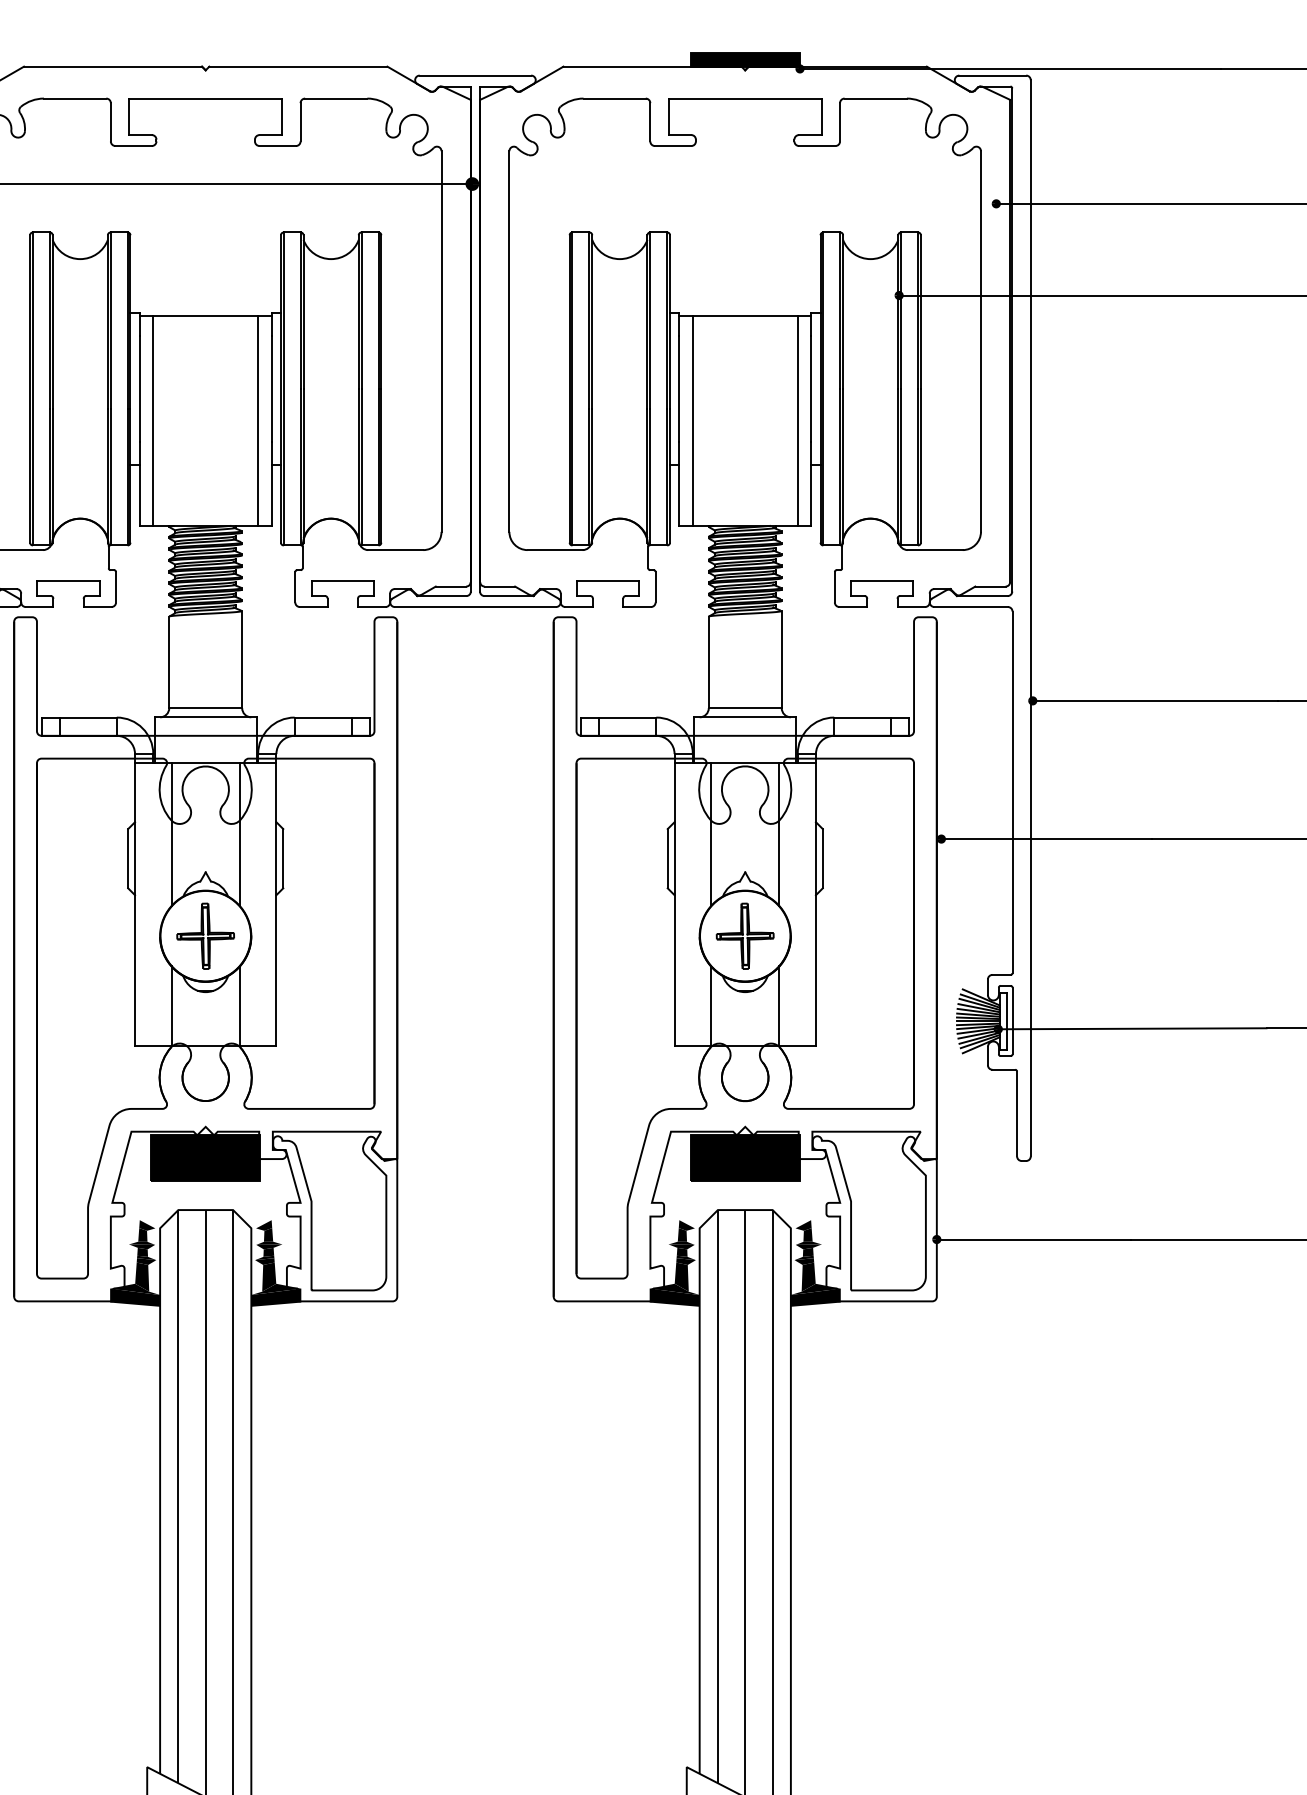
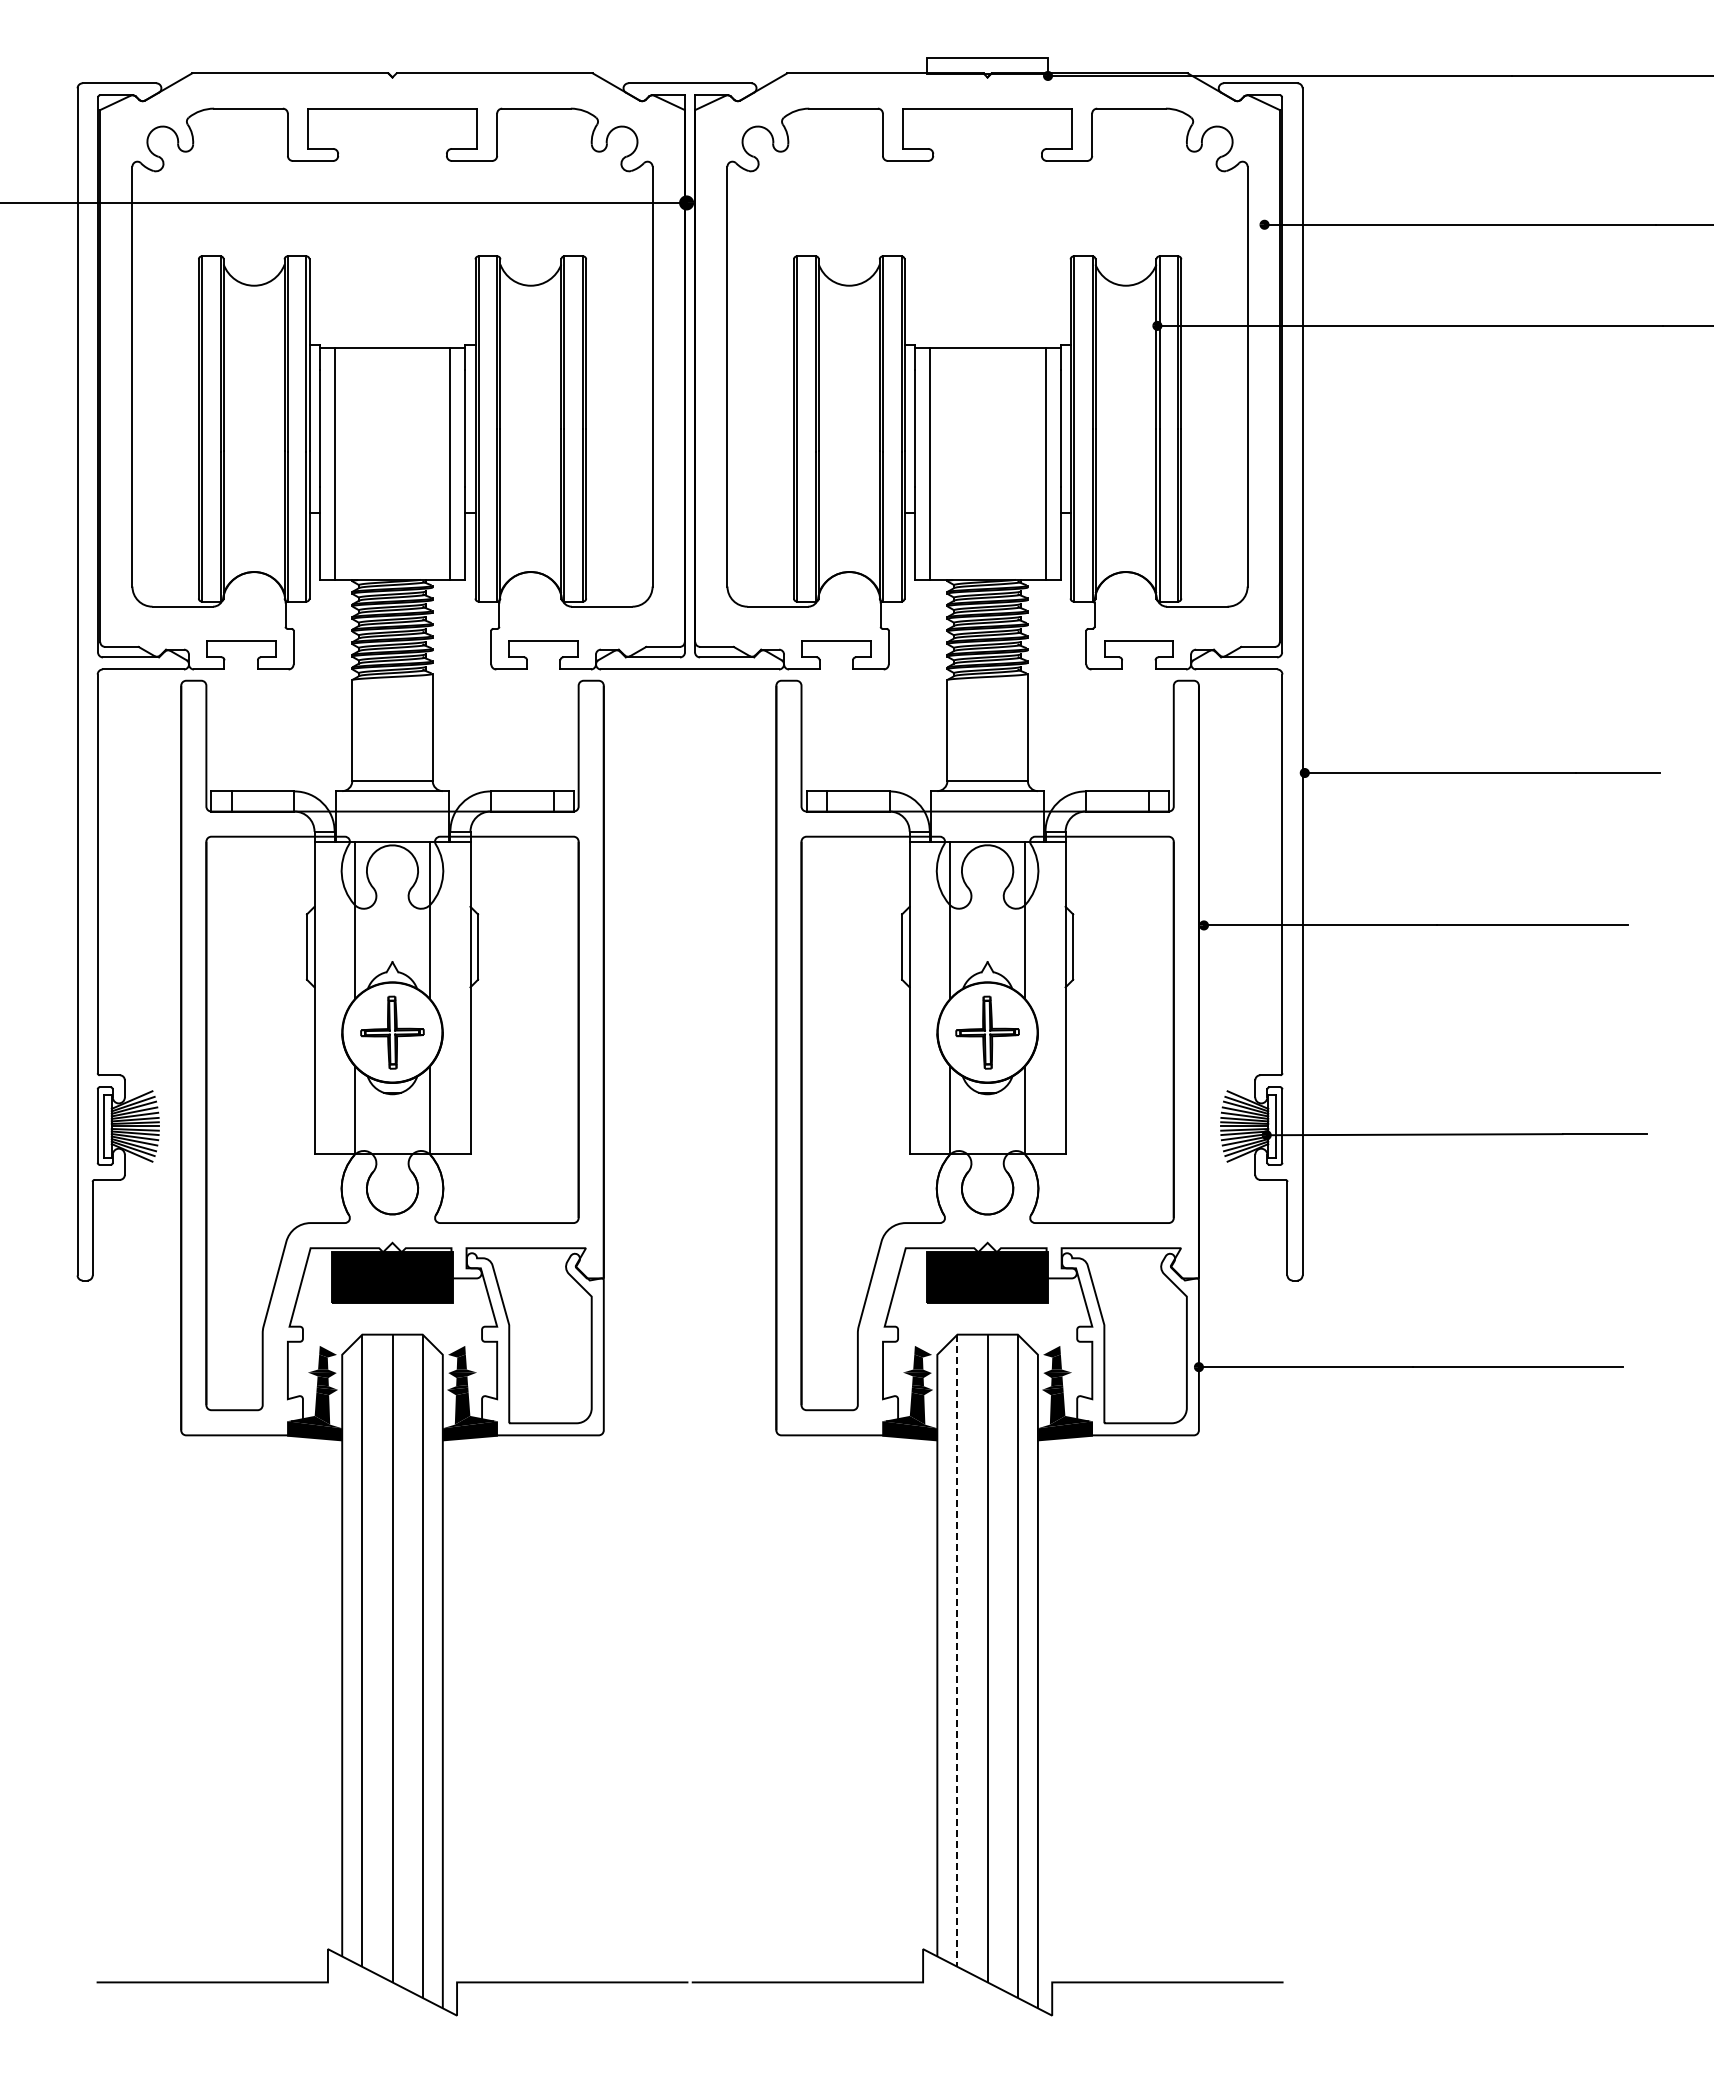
fill: (745, 59) -> (987, 65), removed
line: (717, 1497) -> (957, 1651), solid -> dashed

